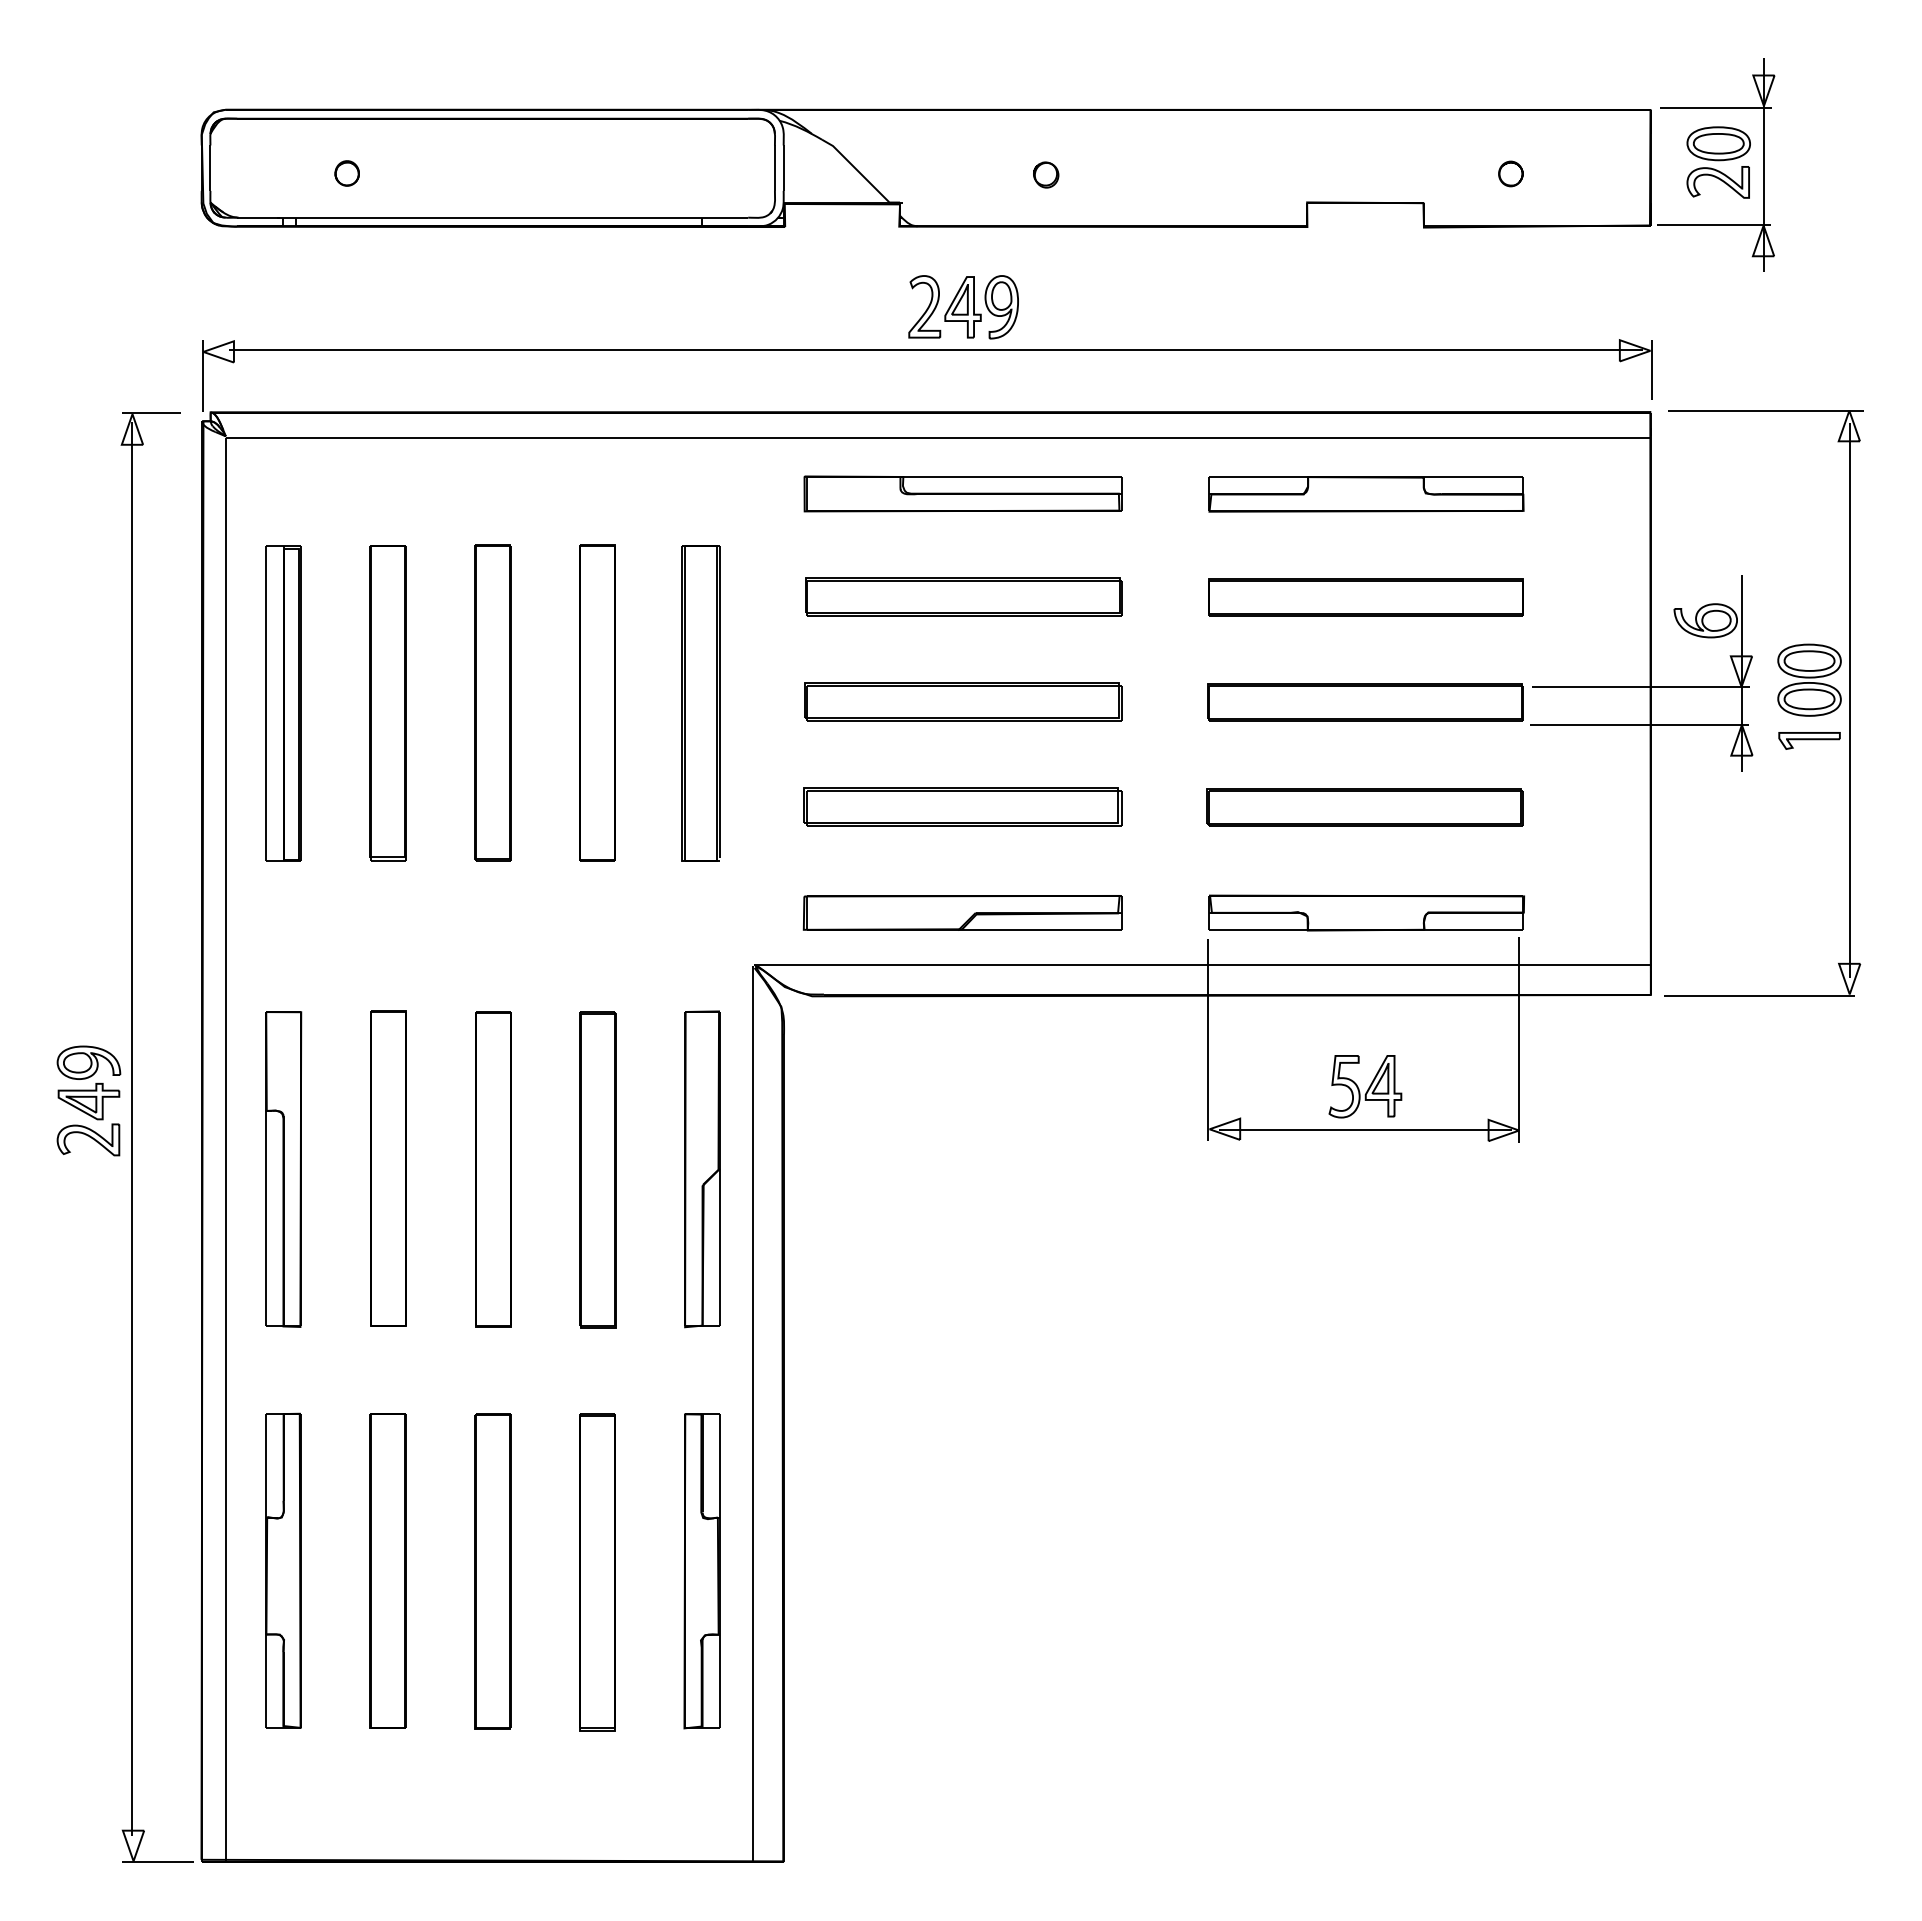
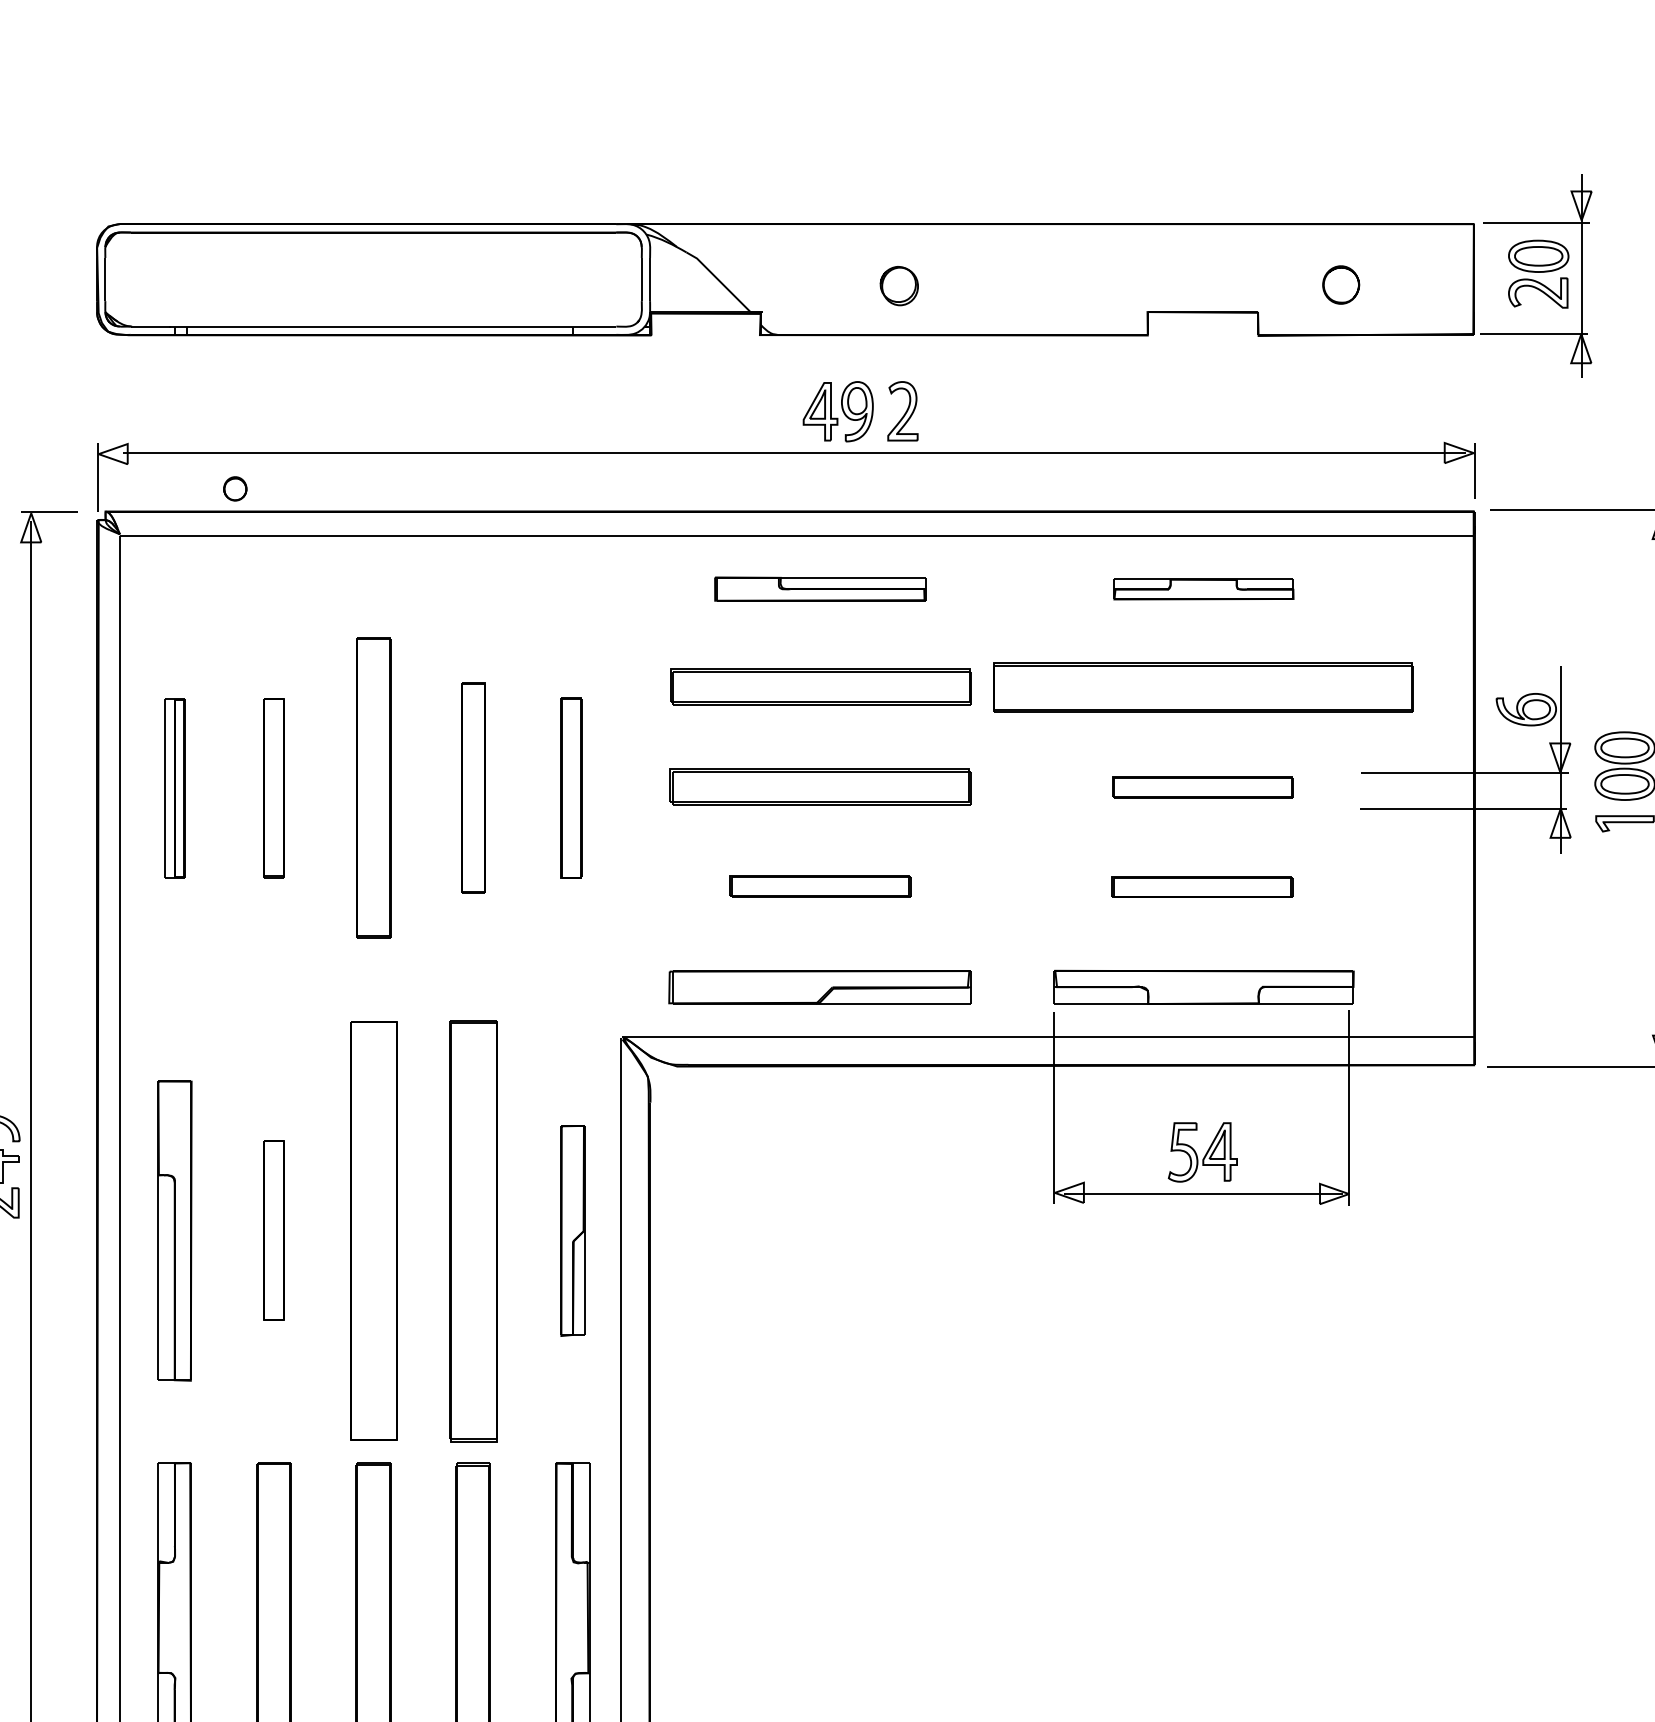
part: (346, 173) -> (234, 488), moved
part: (1510, 173) -> (1340, 284), size x1.6
part: (1046, 174) -> (899, 285), size x1.6
part: (924, 306) -> (902, 410), moved
part: (962, 493) -> (820, 588), size x0.7
part: (1366, 494) -> (1203, 589), size x0.6
part: (1365, 597) -> (1203, 687), size x1.4
part: (597, 702) -> (473, 787), size x0.7
part: (1365, 702) -> (1203, 787), size x0.6
part: (283, 703) -> (174, 788), size x0.6
part: (387, 703) -> (273, 788), size x0.6
part: (700, 703) -> (571, 788), size x0.6
part: (962, 806) -> (820, 886), size x0.6
part: (1364, 807) -> (1202, 887), size x0.6
part: (388, 1168) -> (274, 1230), size x0.6
part: (493, 1169) -> (374, 1231), size x1.4
part: (597, 1169) -> (473, 1231), size x1.4
part: (702, 1169) -> (572, 1231), size x0.7

